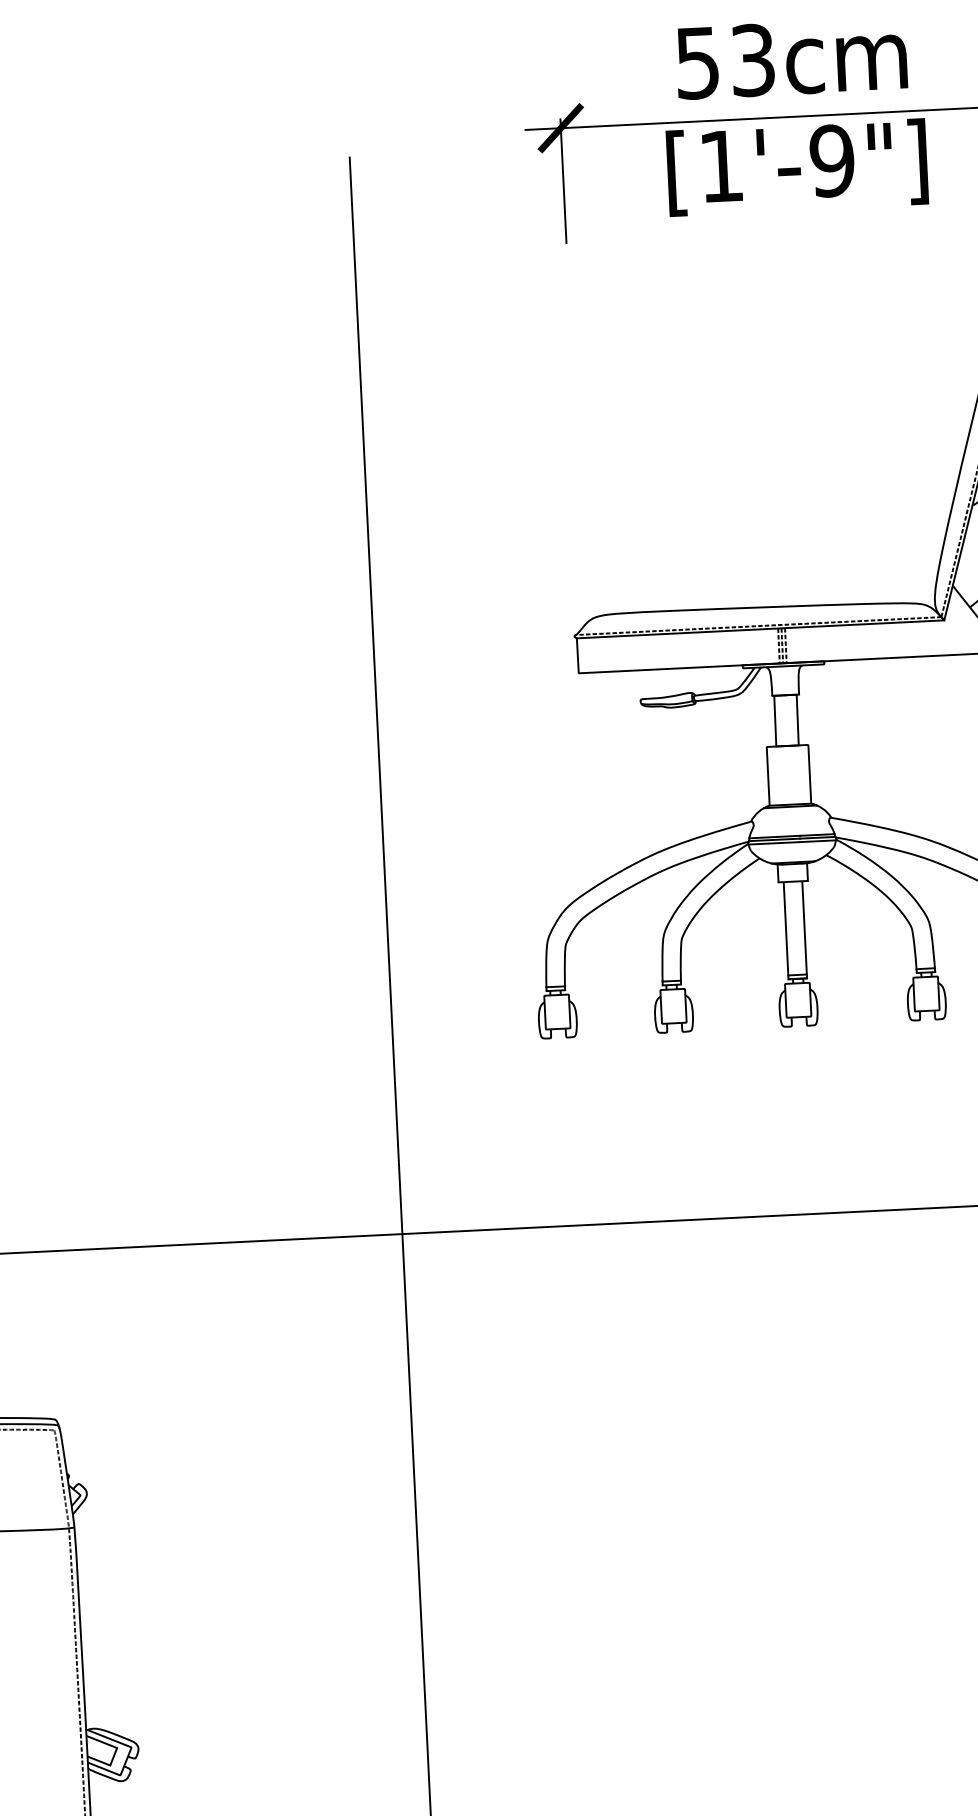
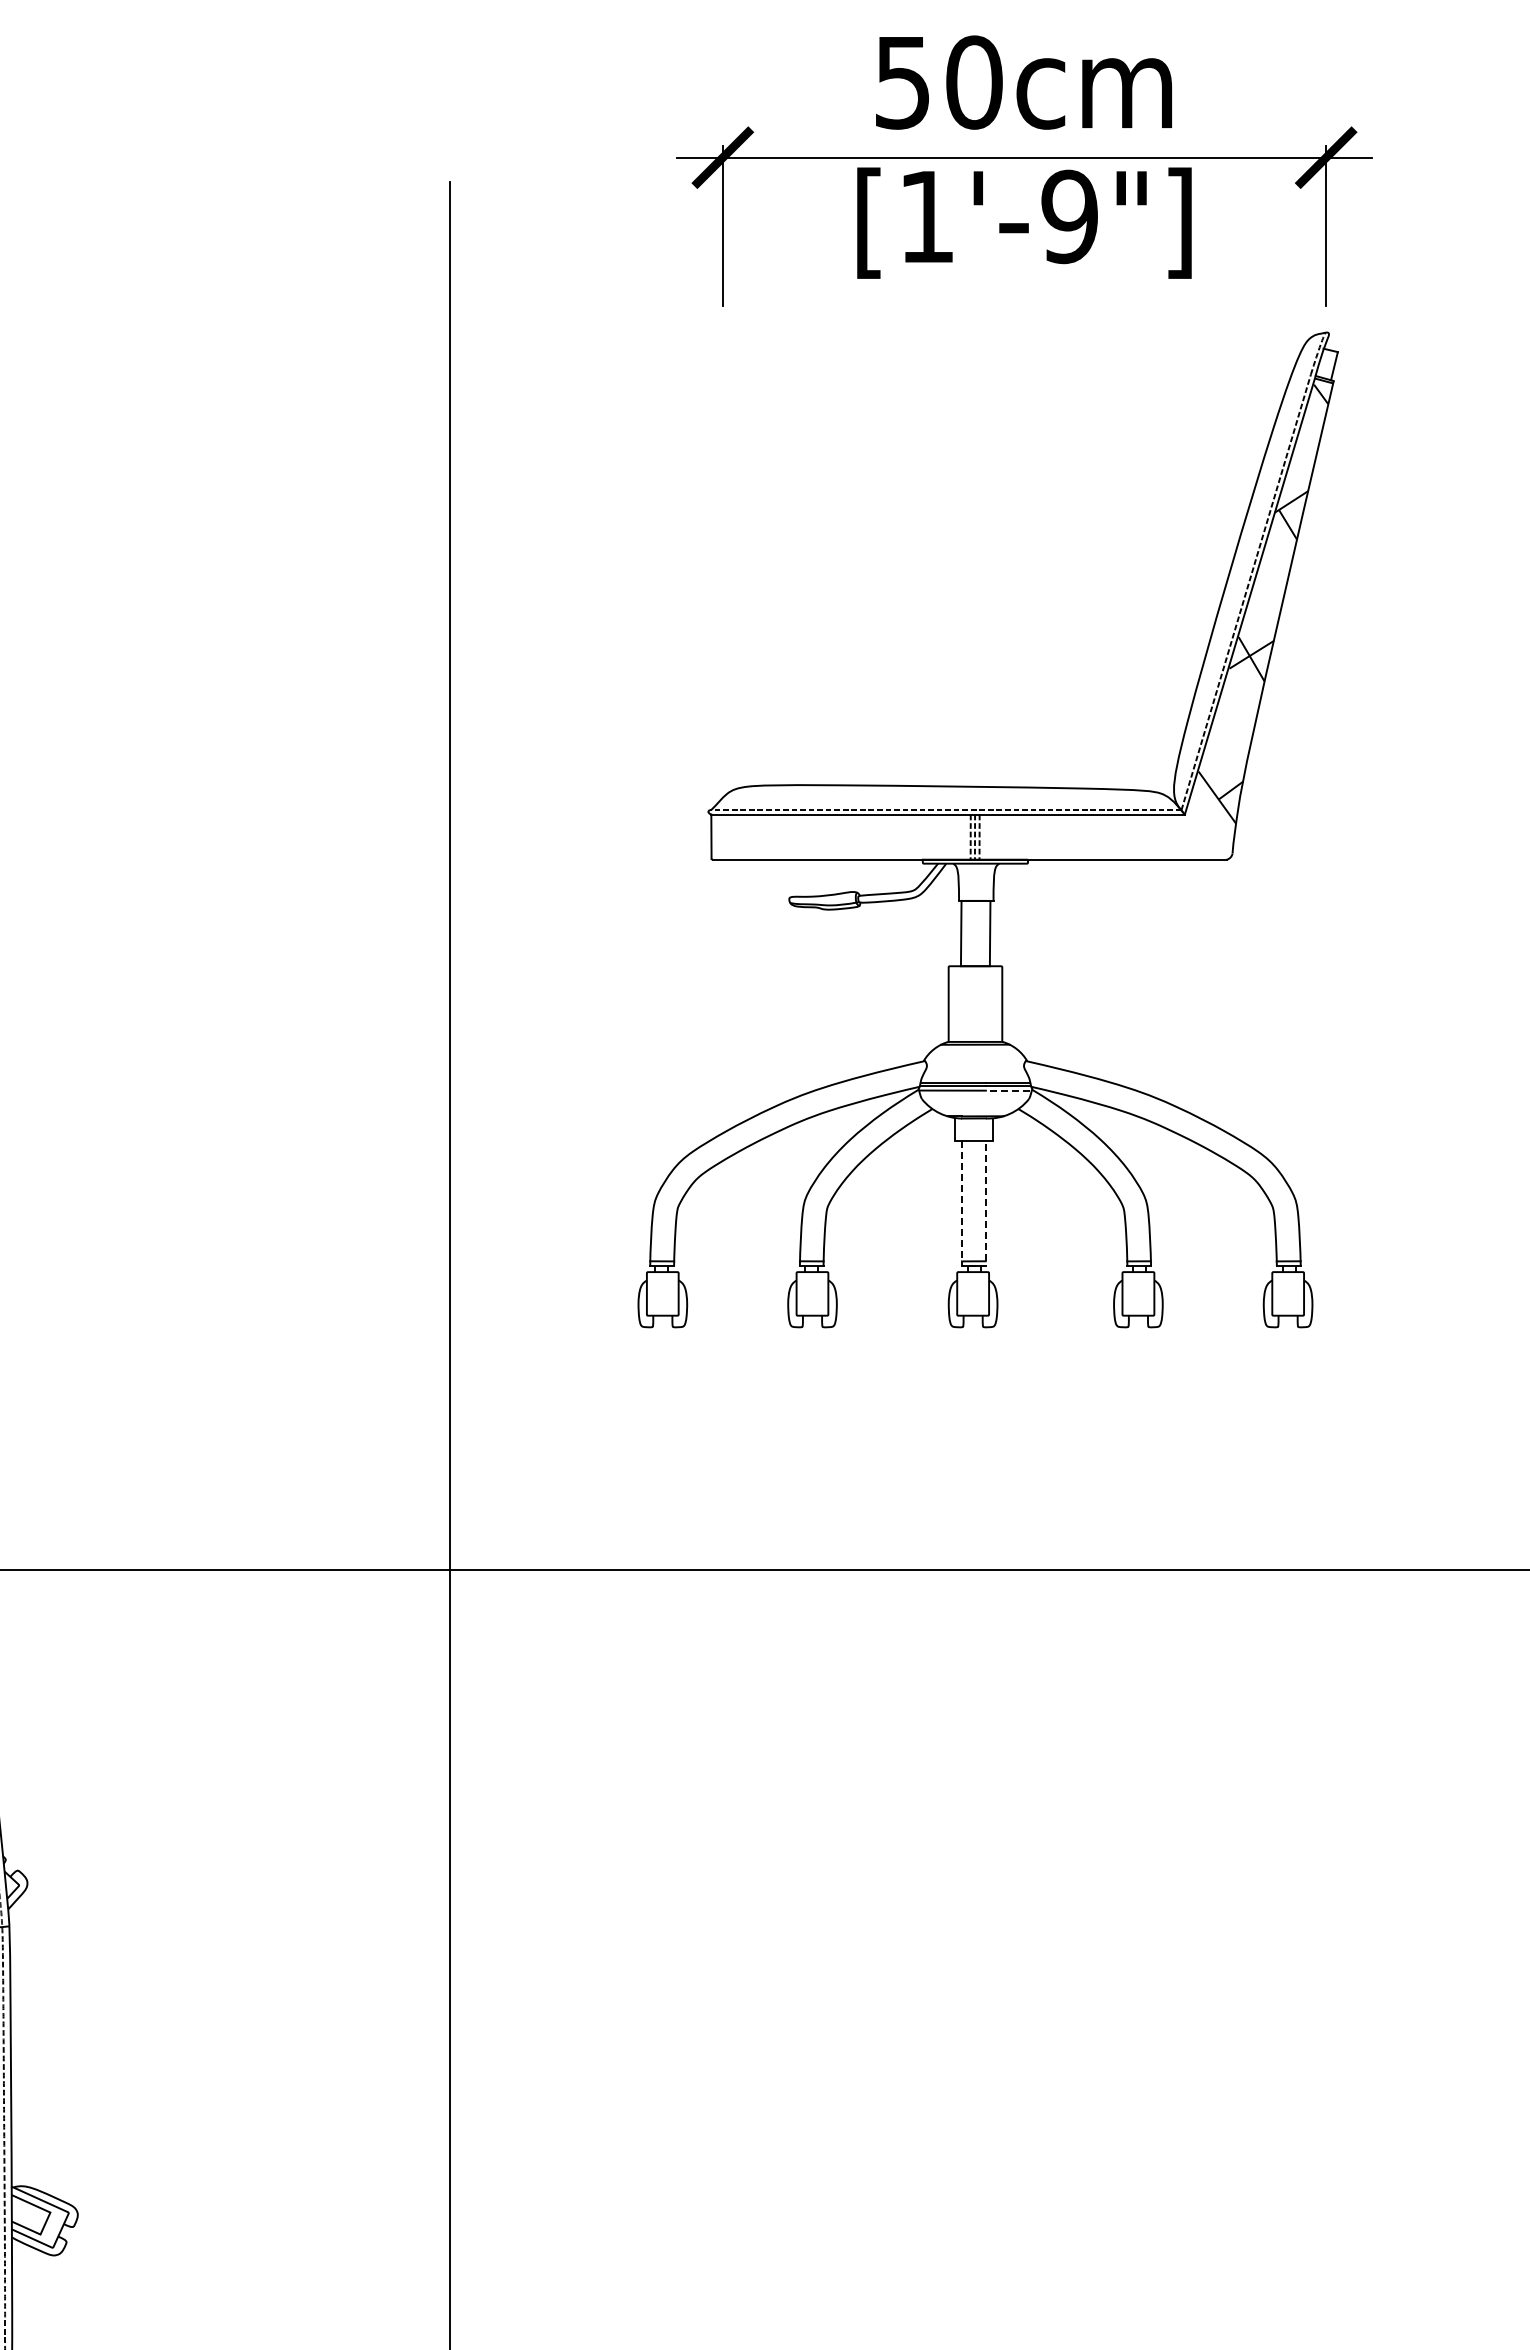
text: (753, 60) -> (974, 82), 53cm -> 50cm
line: (817, 841) -> (1007, 1090), solid -> dashed
line: (797, 979) -> (973, 1266), solid -> dashed

